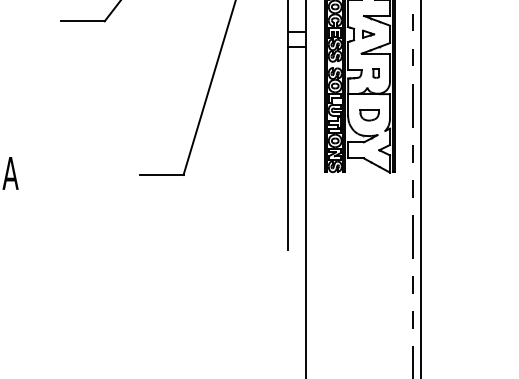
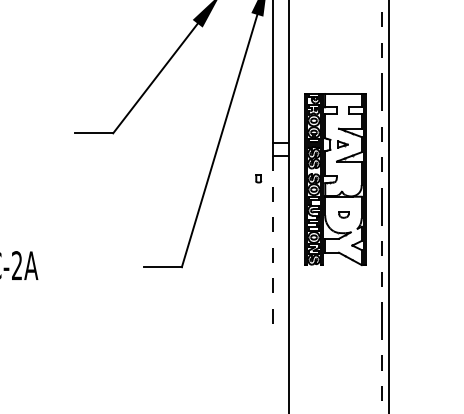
part: (376, 73) -> (258, 178), moved
part: (369, 114) -> (343, 214), size x0.6
line: (287, 149) -> (272, 244), solid -> dashed

